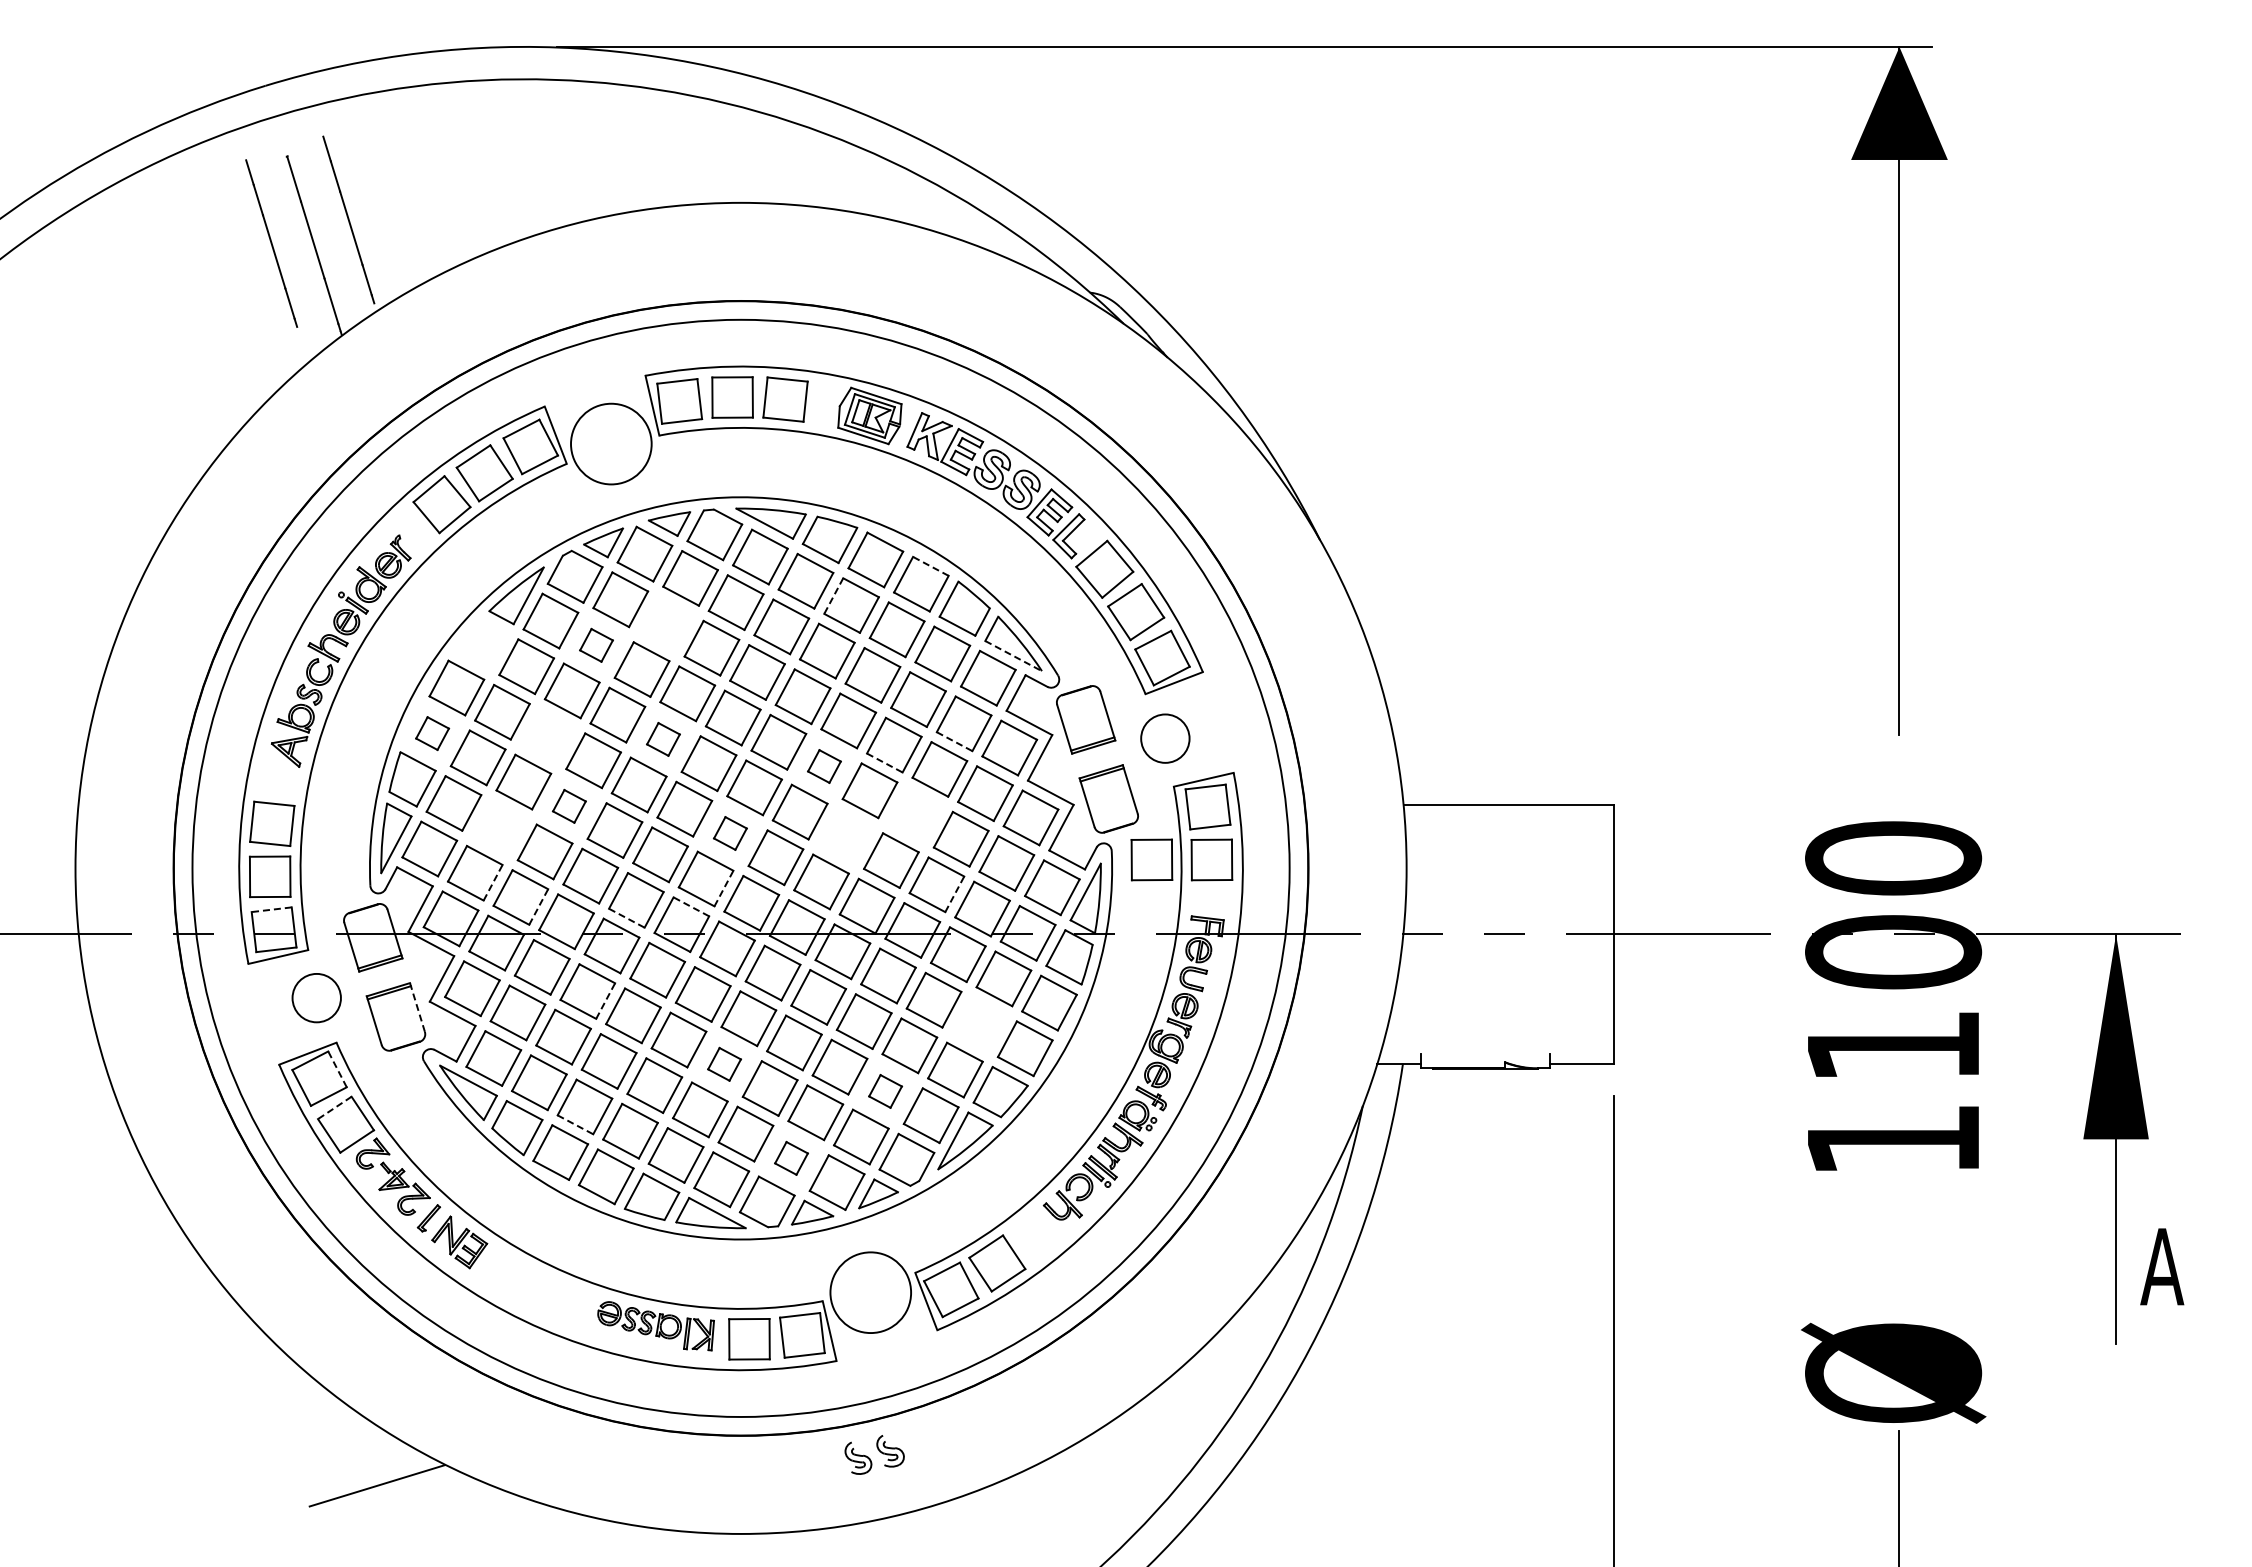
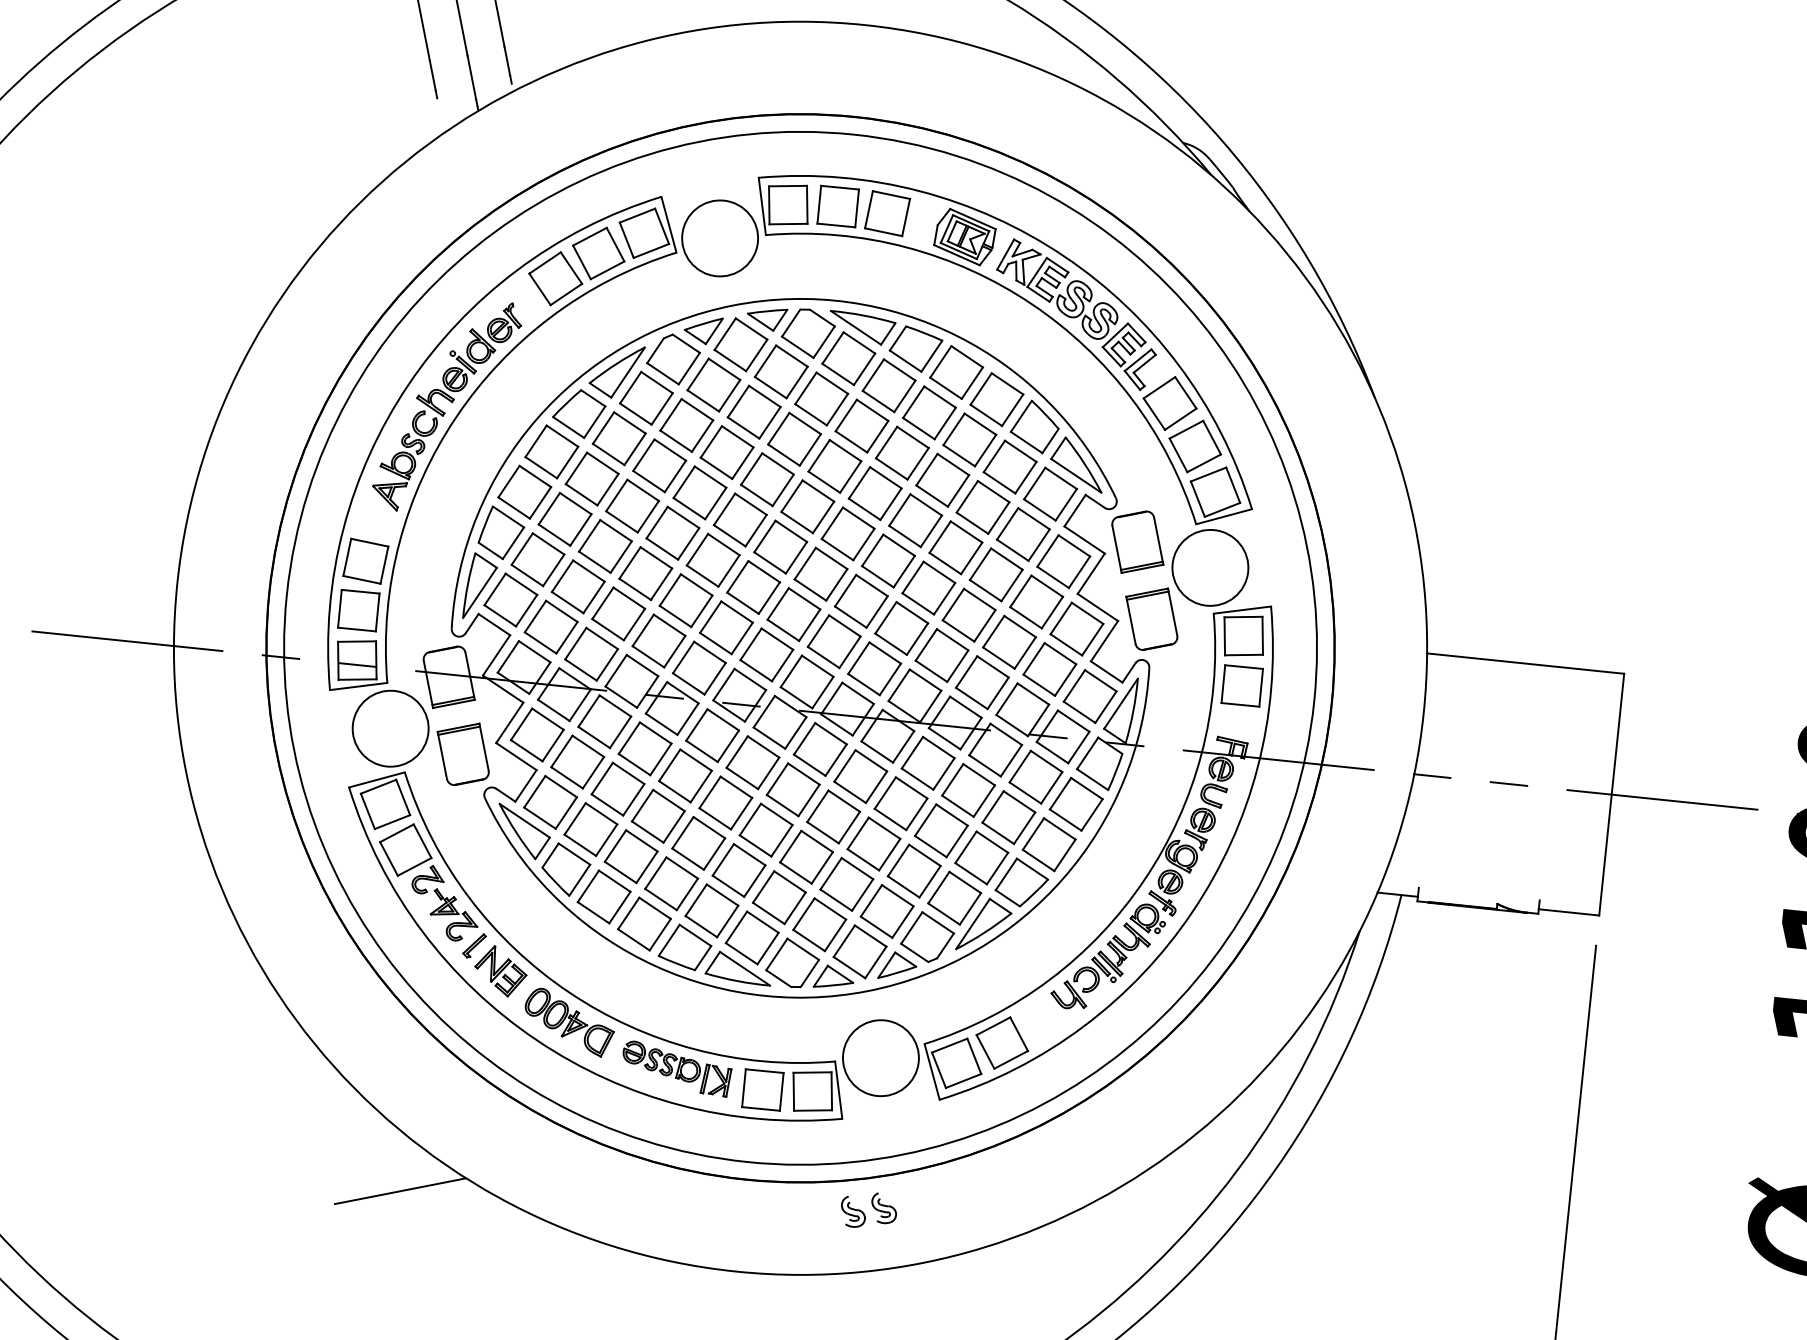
line: (930, 566) -> (1007, 383), dashed -> solid
line: (833, 596) -> (913, 402), dashed -> solid
part: (665, 623) -> (753, 411), added
part: (481, 644) -> (579, 413), added
part: (596, 645) -> (686, 425), size x1.67
line: (1014, 656) -> (1077, 476), dashed -> solid
part: (432, 733) -> (524, 492), size x1.67
part: (547, 736) -> (632, 506), added
circle: (1165, 738) -> (1210, 567), size x1.67
part: (663, 739) -> (740, 520), size x1.67
line: (955, 741) -> (1013, 550), dashed -> solid
line: (885, 763) -> (945, 564), dashed -> solid
part: (824, 766) -> (888, 560), size x1.67
part: (569, 806) -> (645, 573), size x1.67
part: (915, 814) -> (969, 614), added
part: (499, 827) -> (578, 586), added
part: (730, 833) -> (794, 614), size x1.67
part: (845, 836) -> (901, 628), added
part: (1151, 859) -> (1185, 679), removed
line: (493, 882) -> (567, 637), dashed -> solid
line: (724, 888) -> (783, 665), dashed -> solid
line: (955, 893) -> (998, 692), dashed -> solid
line: (538, 906) -> (607, 664), dashed -> solid
line: (690, 906) -> (749, 679), dashed -> solid
line: (271, 909) -> (356, 641), dashed -> solid
line: (627, 918) -> (689, 684), dashed -> solid
circle: (316, 997) -> (390, 728), size x1.67
line: (605, 1000) -> (660, 758), dashed -> solid
line: (417, 1007) -> (484, 747), dashed -> solid
part: (979, 1024) -> (1008, 817), added
part: (724, 1064) -> (766, 830), size x1.67
line: (337, 1068) -> (403, 796), dashed -> solid
part: (885, 1091) -> (914, 871), size x1.67
line: (334, 1108) -> (396, 833), dashed -> solid
line: (575, 1125) -> (620, 873), dashed -> solid
part: (791, 1158) -> (819, 924), size x1.67
part: (537, 1288) -> (569, 1022), added

